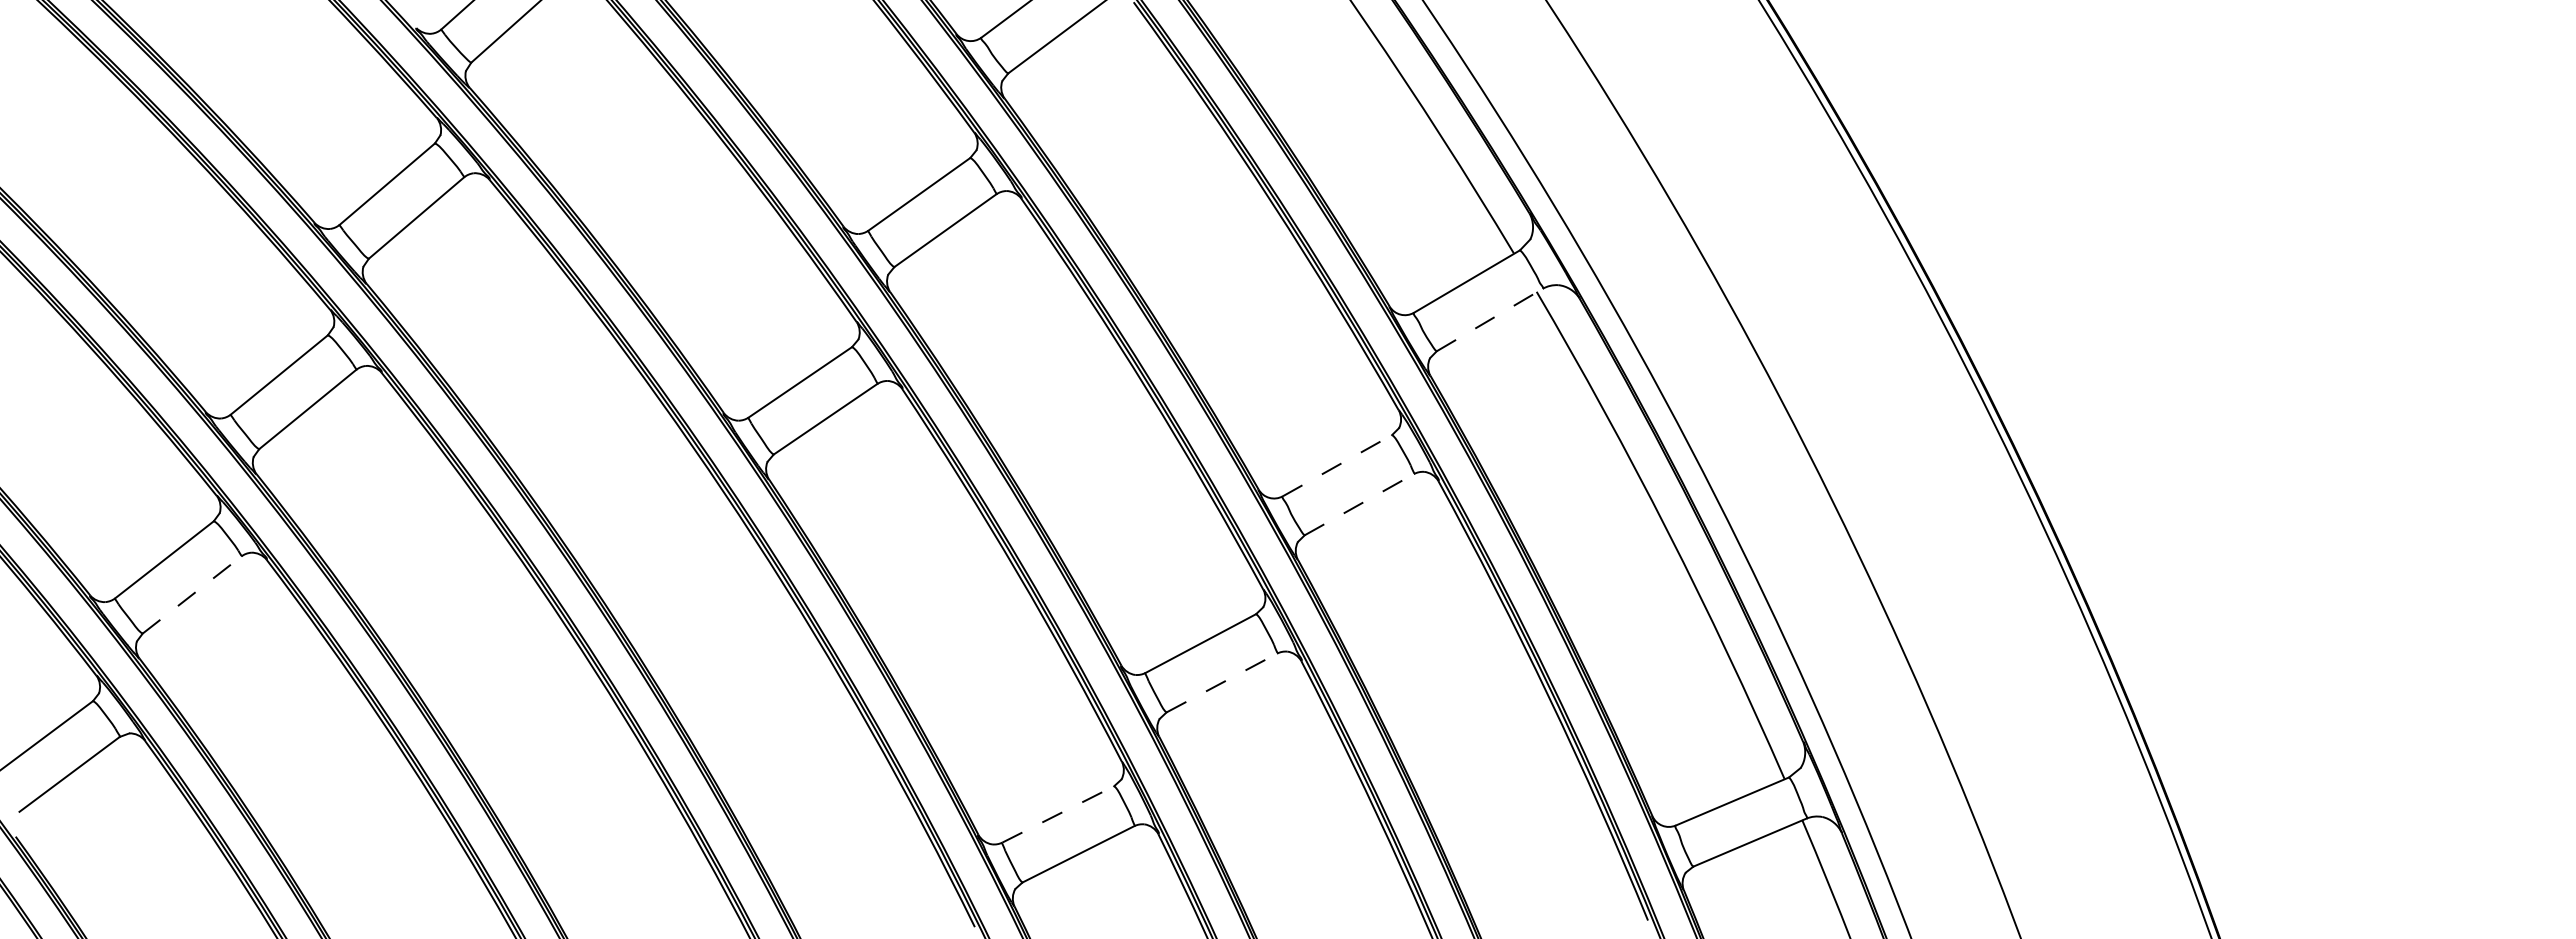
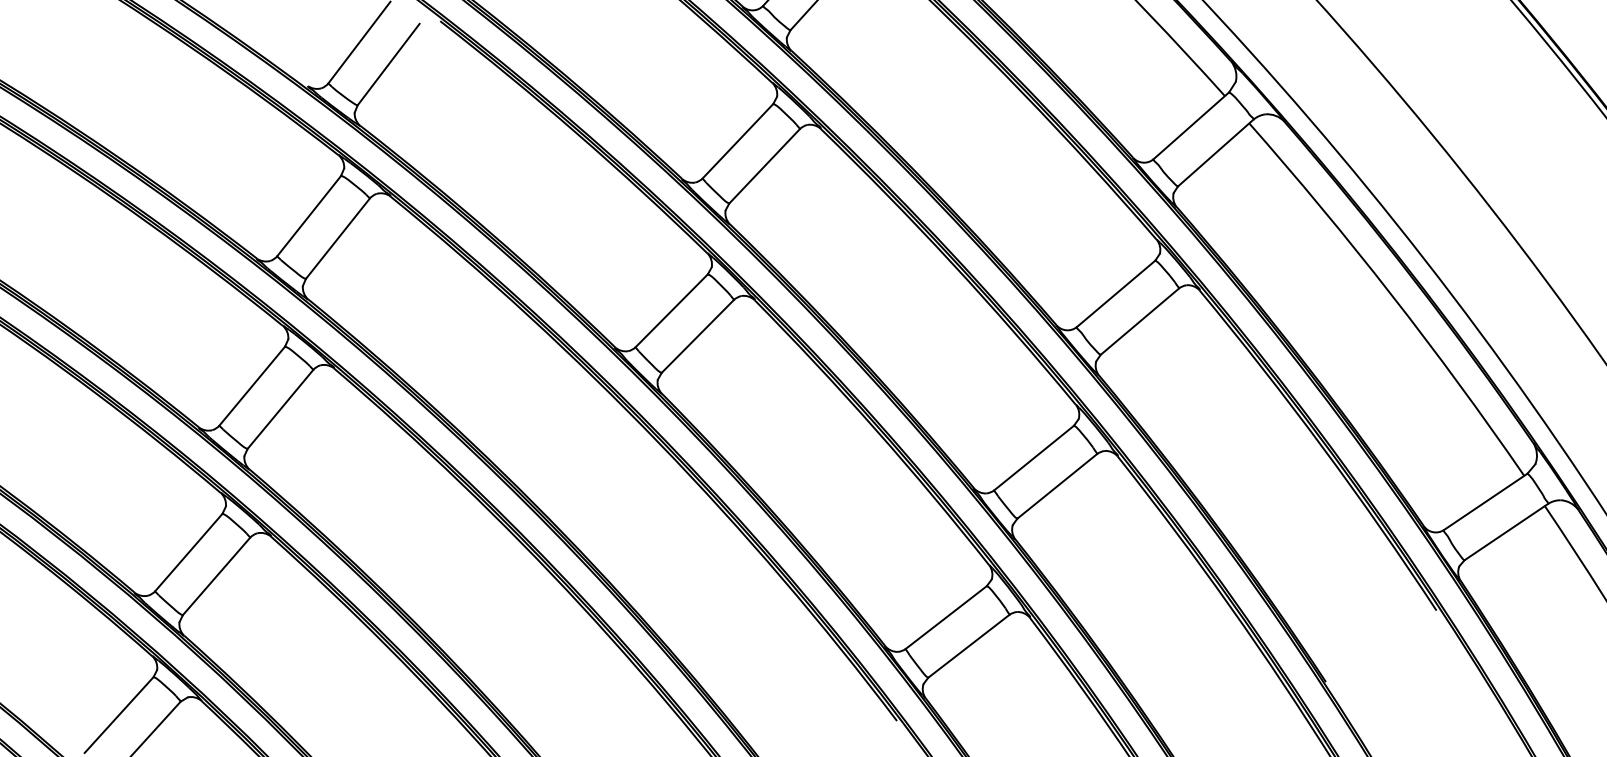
line: (1490, 319) -> (1216, 152), dashed -> solid
line: (1337, 465) -> (1116, 293), dashed -> solid
line: (1359, 504) -> (1139, 321), dashed -> solid
line: (192, 595) -> (216, 576), dashed -> solid
line: (1221, 683) -> (1057, 486), dashed -> solid
line: (1058, 814) -> (946, 617), dashed -> solid

